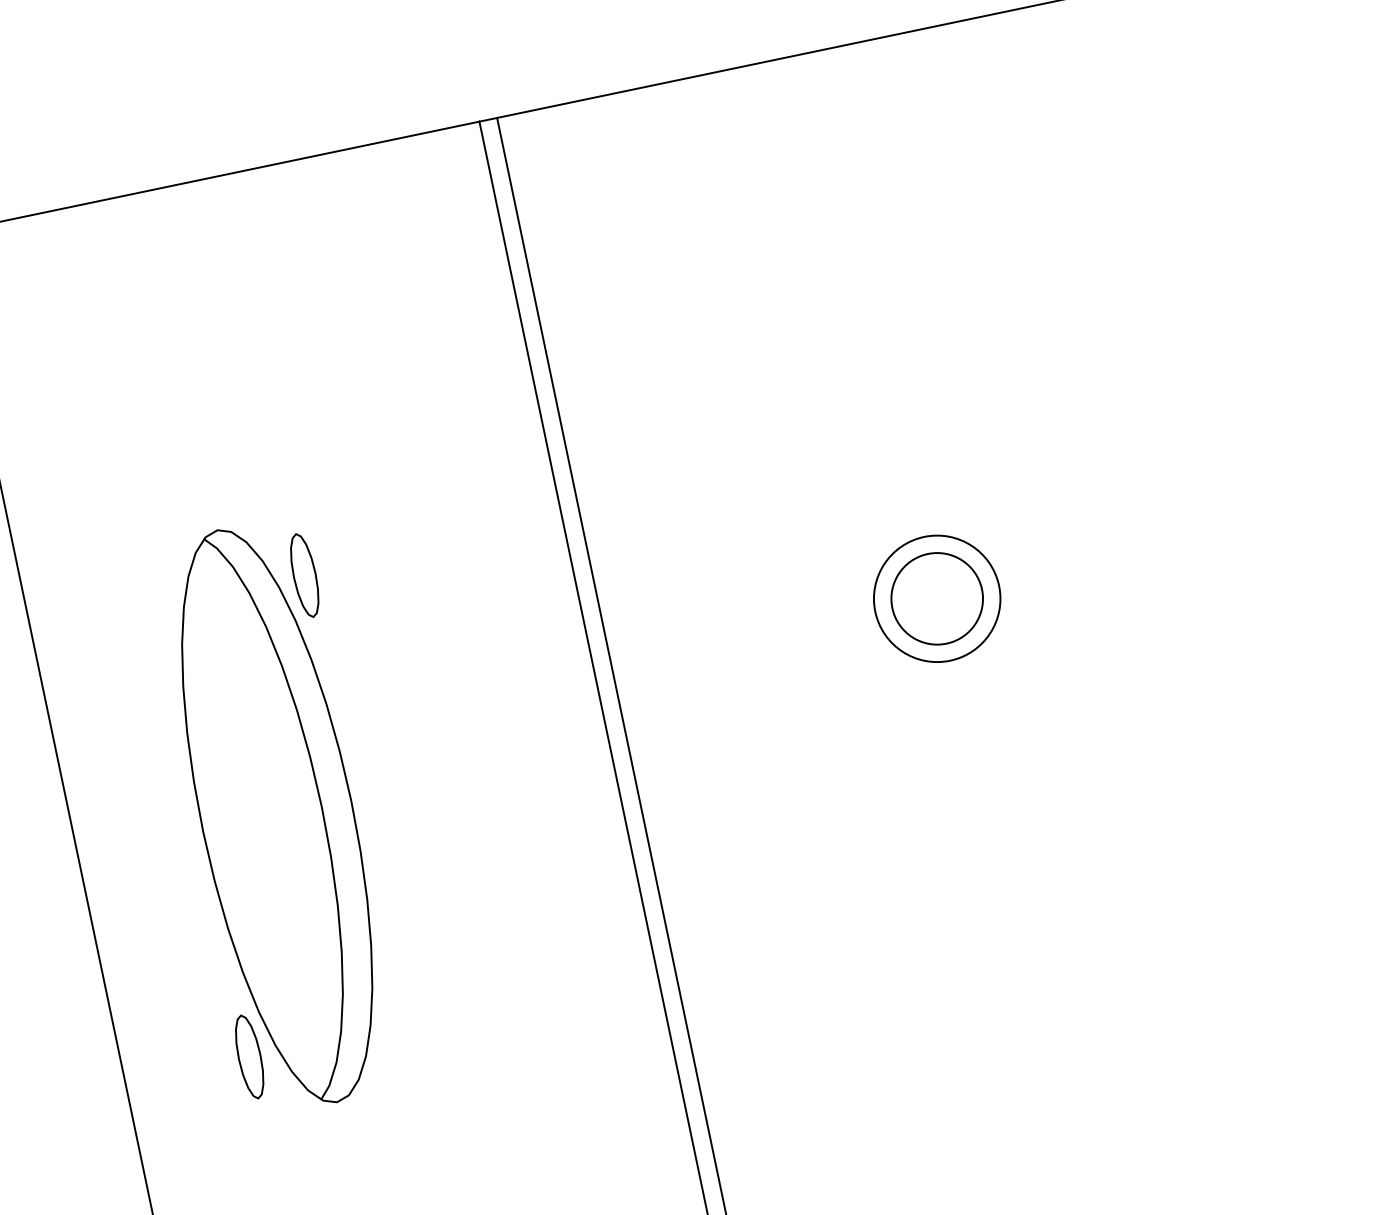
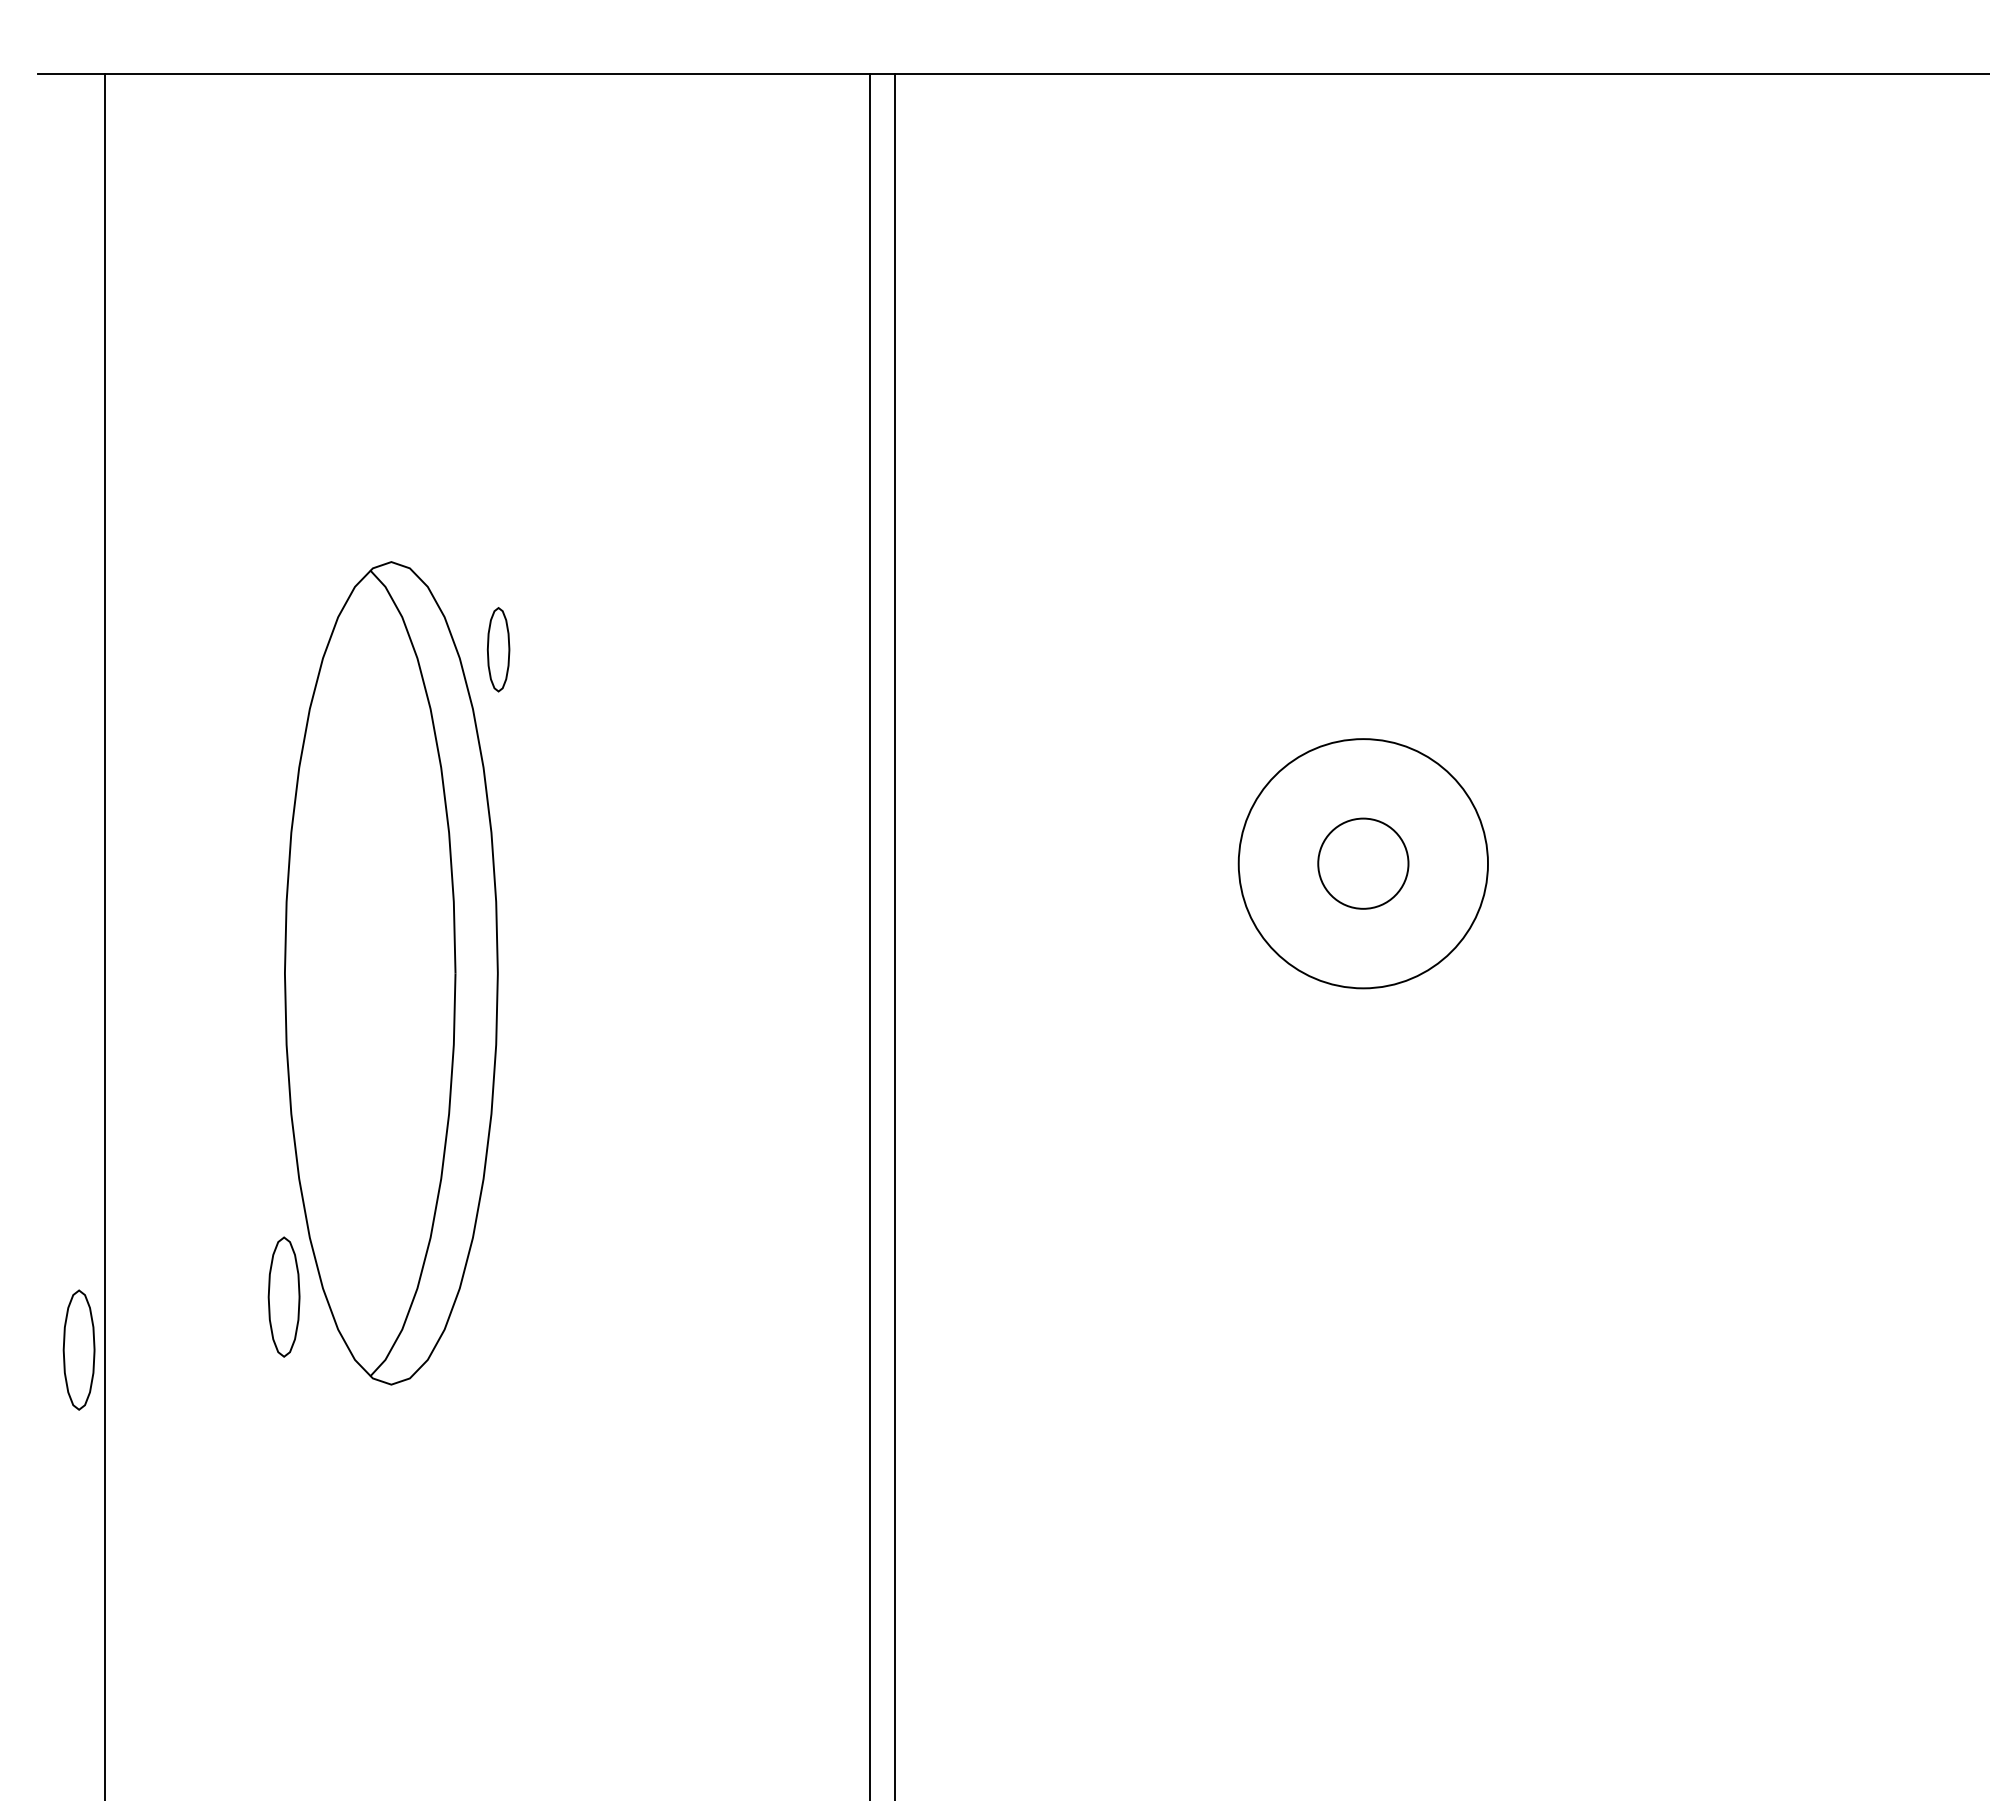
part: (304, 575) -> (498, 649), size x0.7
circle: (936, 598) -> (1362, 863), size x0.7
circle: (937, 598) -> (1363, 863), size x1.4
part: (114, 1123) -> (78, 1349), added

